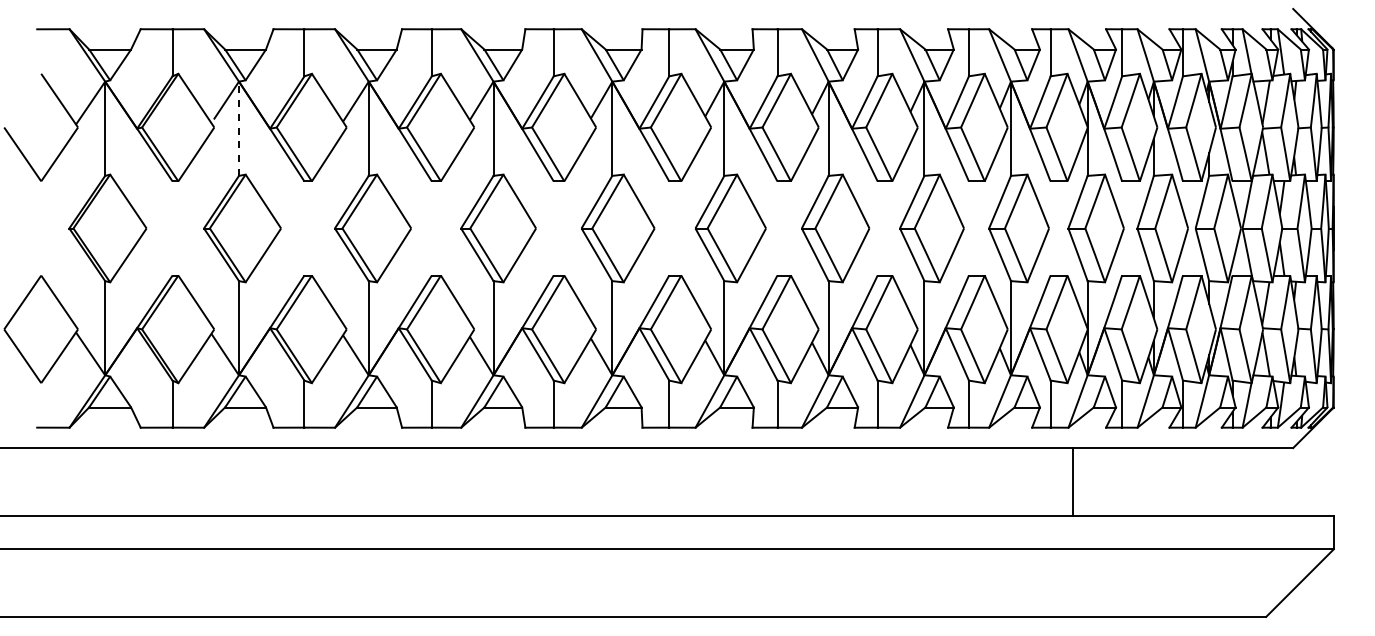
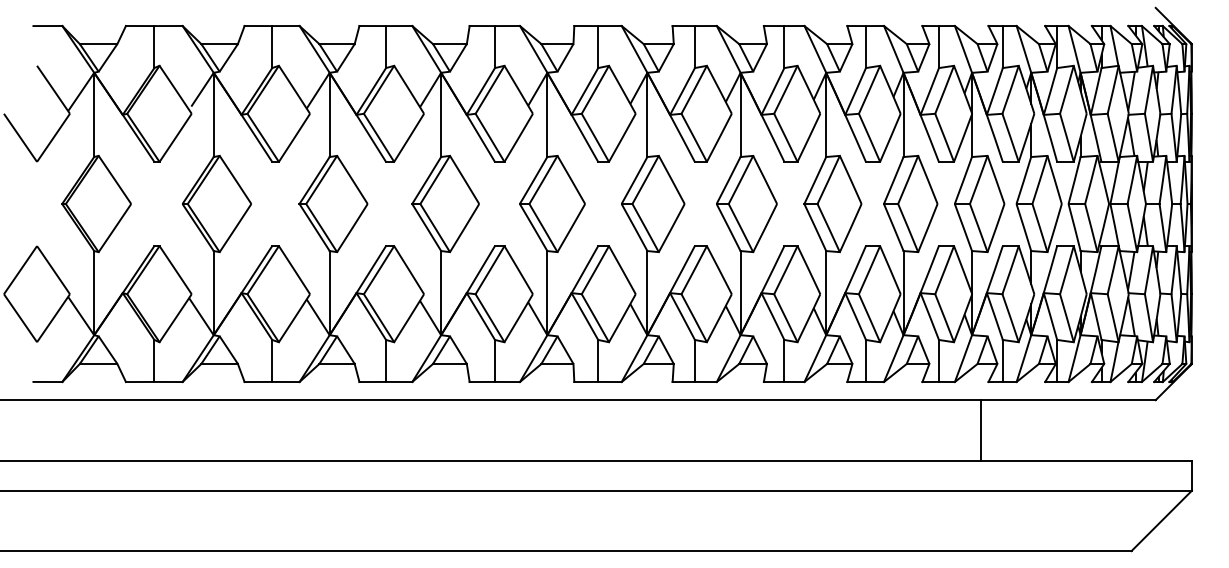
line: (239, 128) -> (214, 114), dashed -> solid
line: (1073, 481) -> (980, 430), moved

